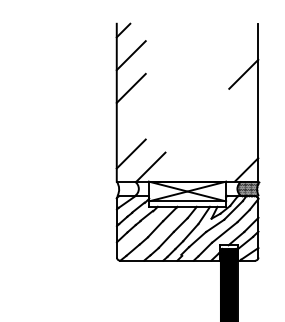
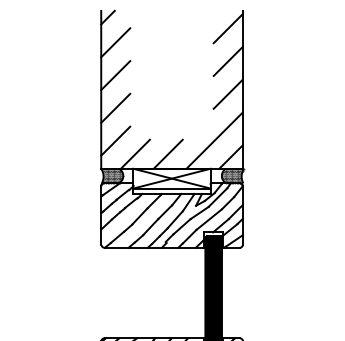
line: (243, 41) -> (227, 28), added
line: (243, 106) -> (227, 93), added
line: (131, 120) -> (115, 107), added
line: (230, 153) -> (214, 140), added
line: (183, 166) -> (167, 153), added
hatch: (128, 188) -> (112, 175), added

